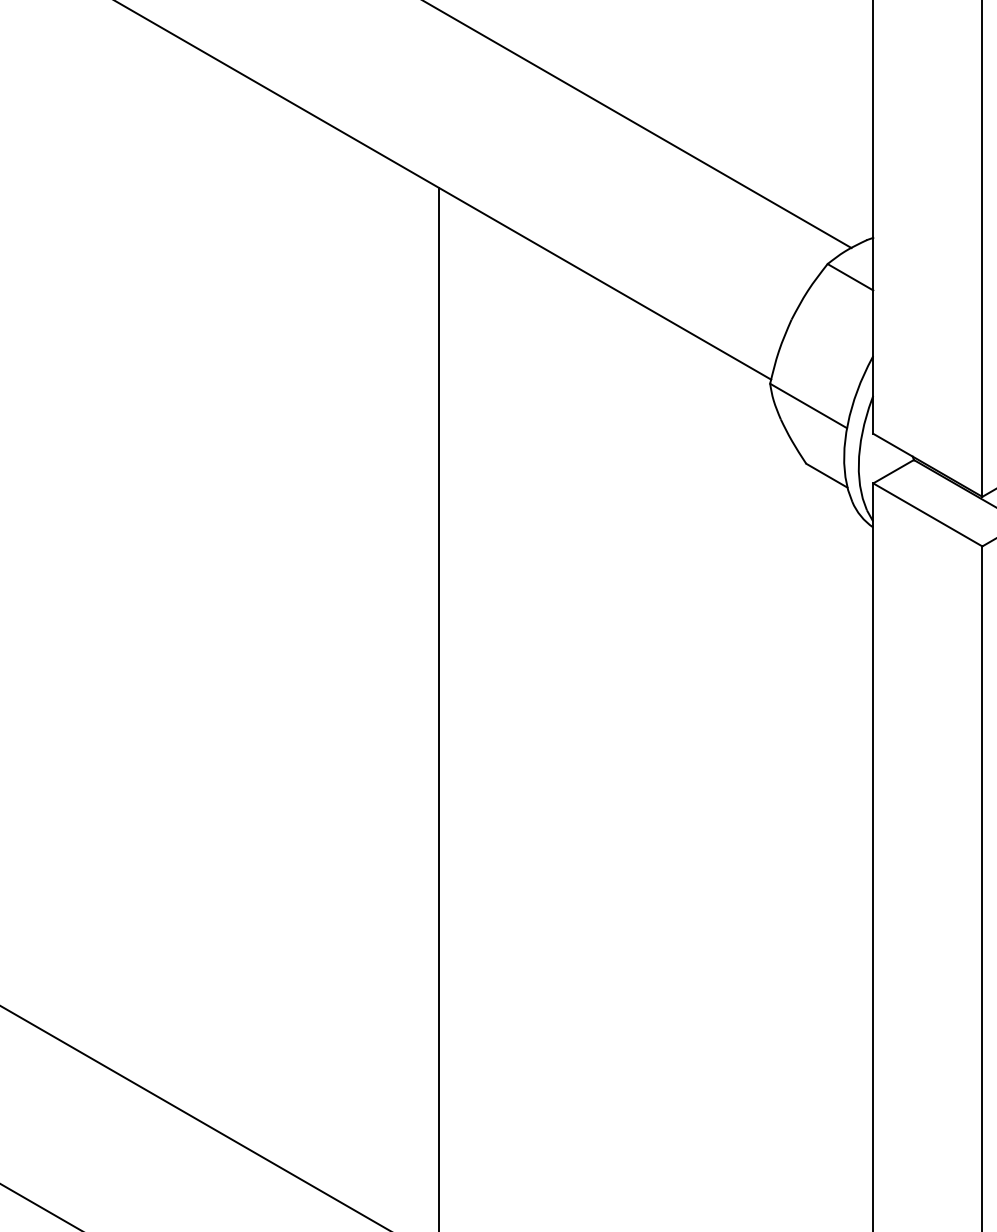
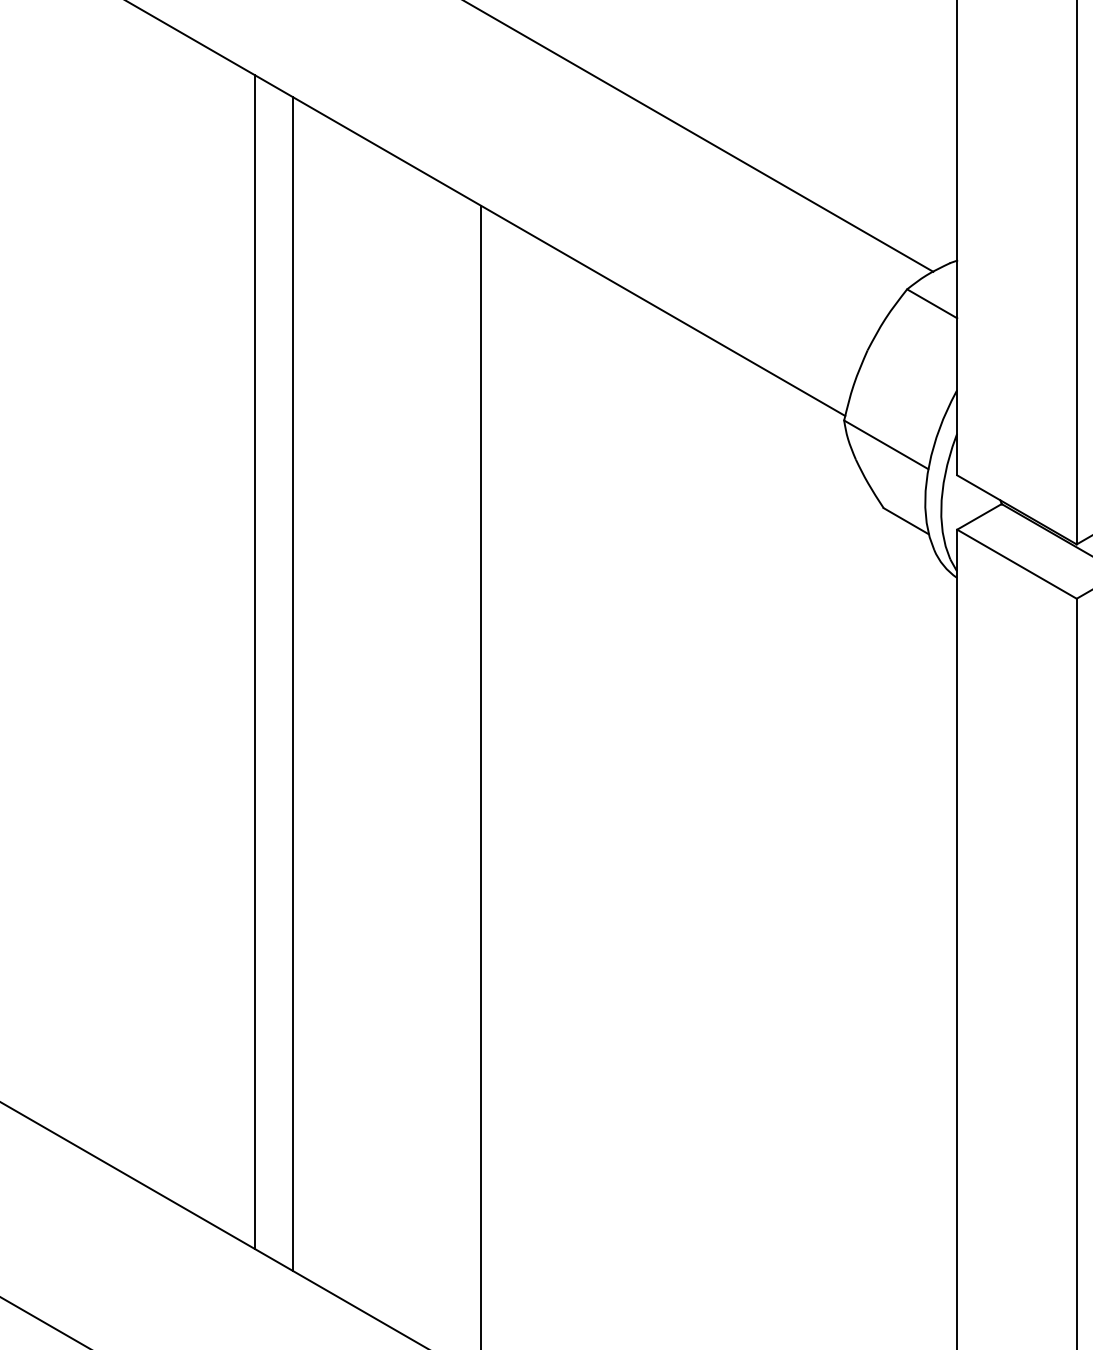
line: (232, 604) -> (255, 662), added
line: (266, 623) -> (292, 683), added

